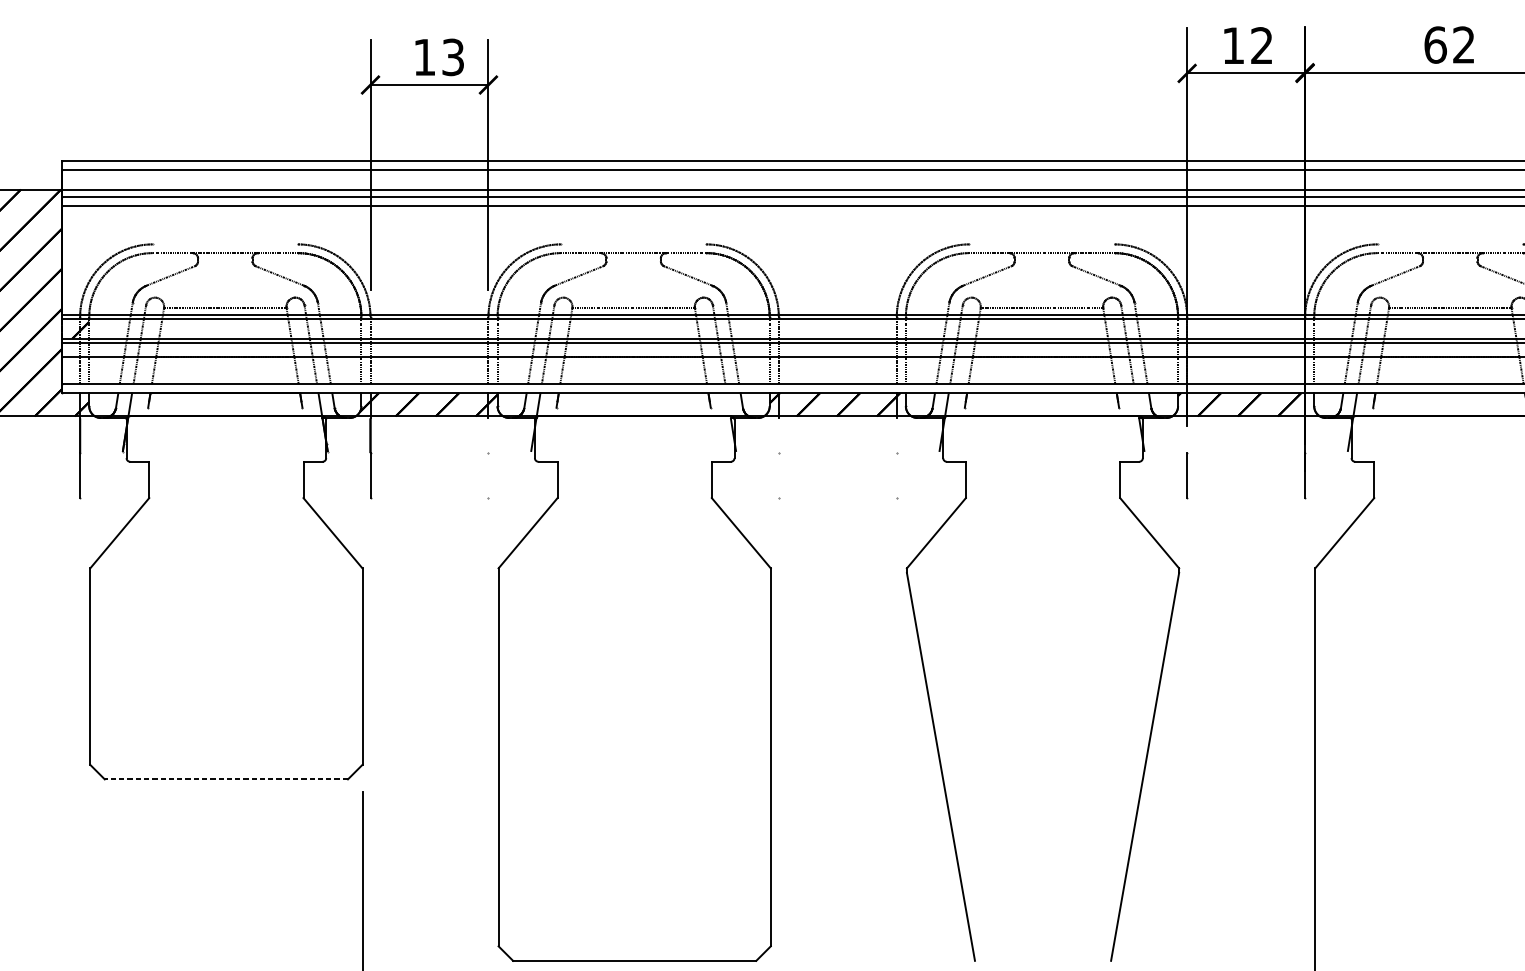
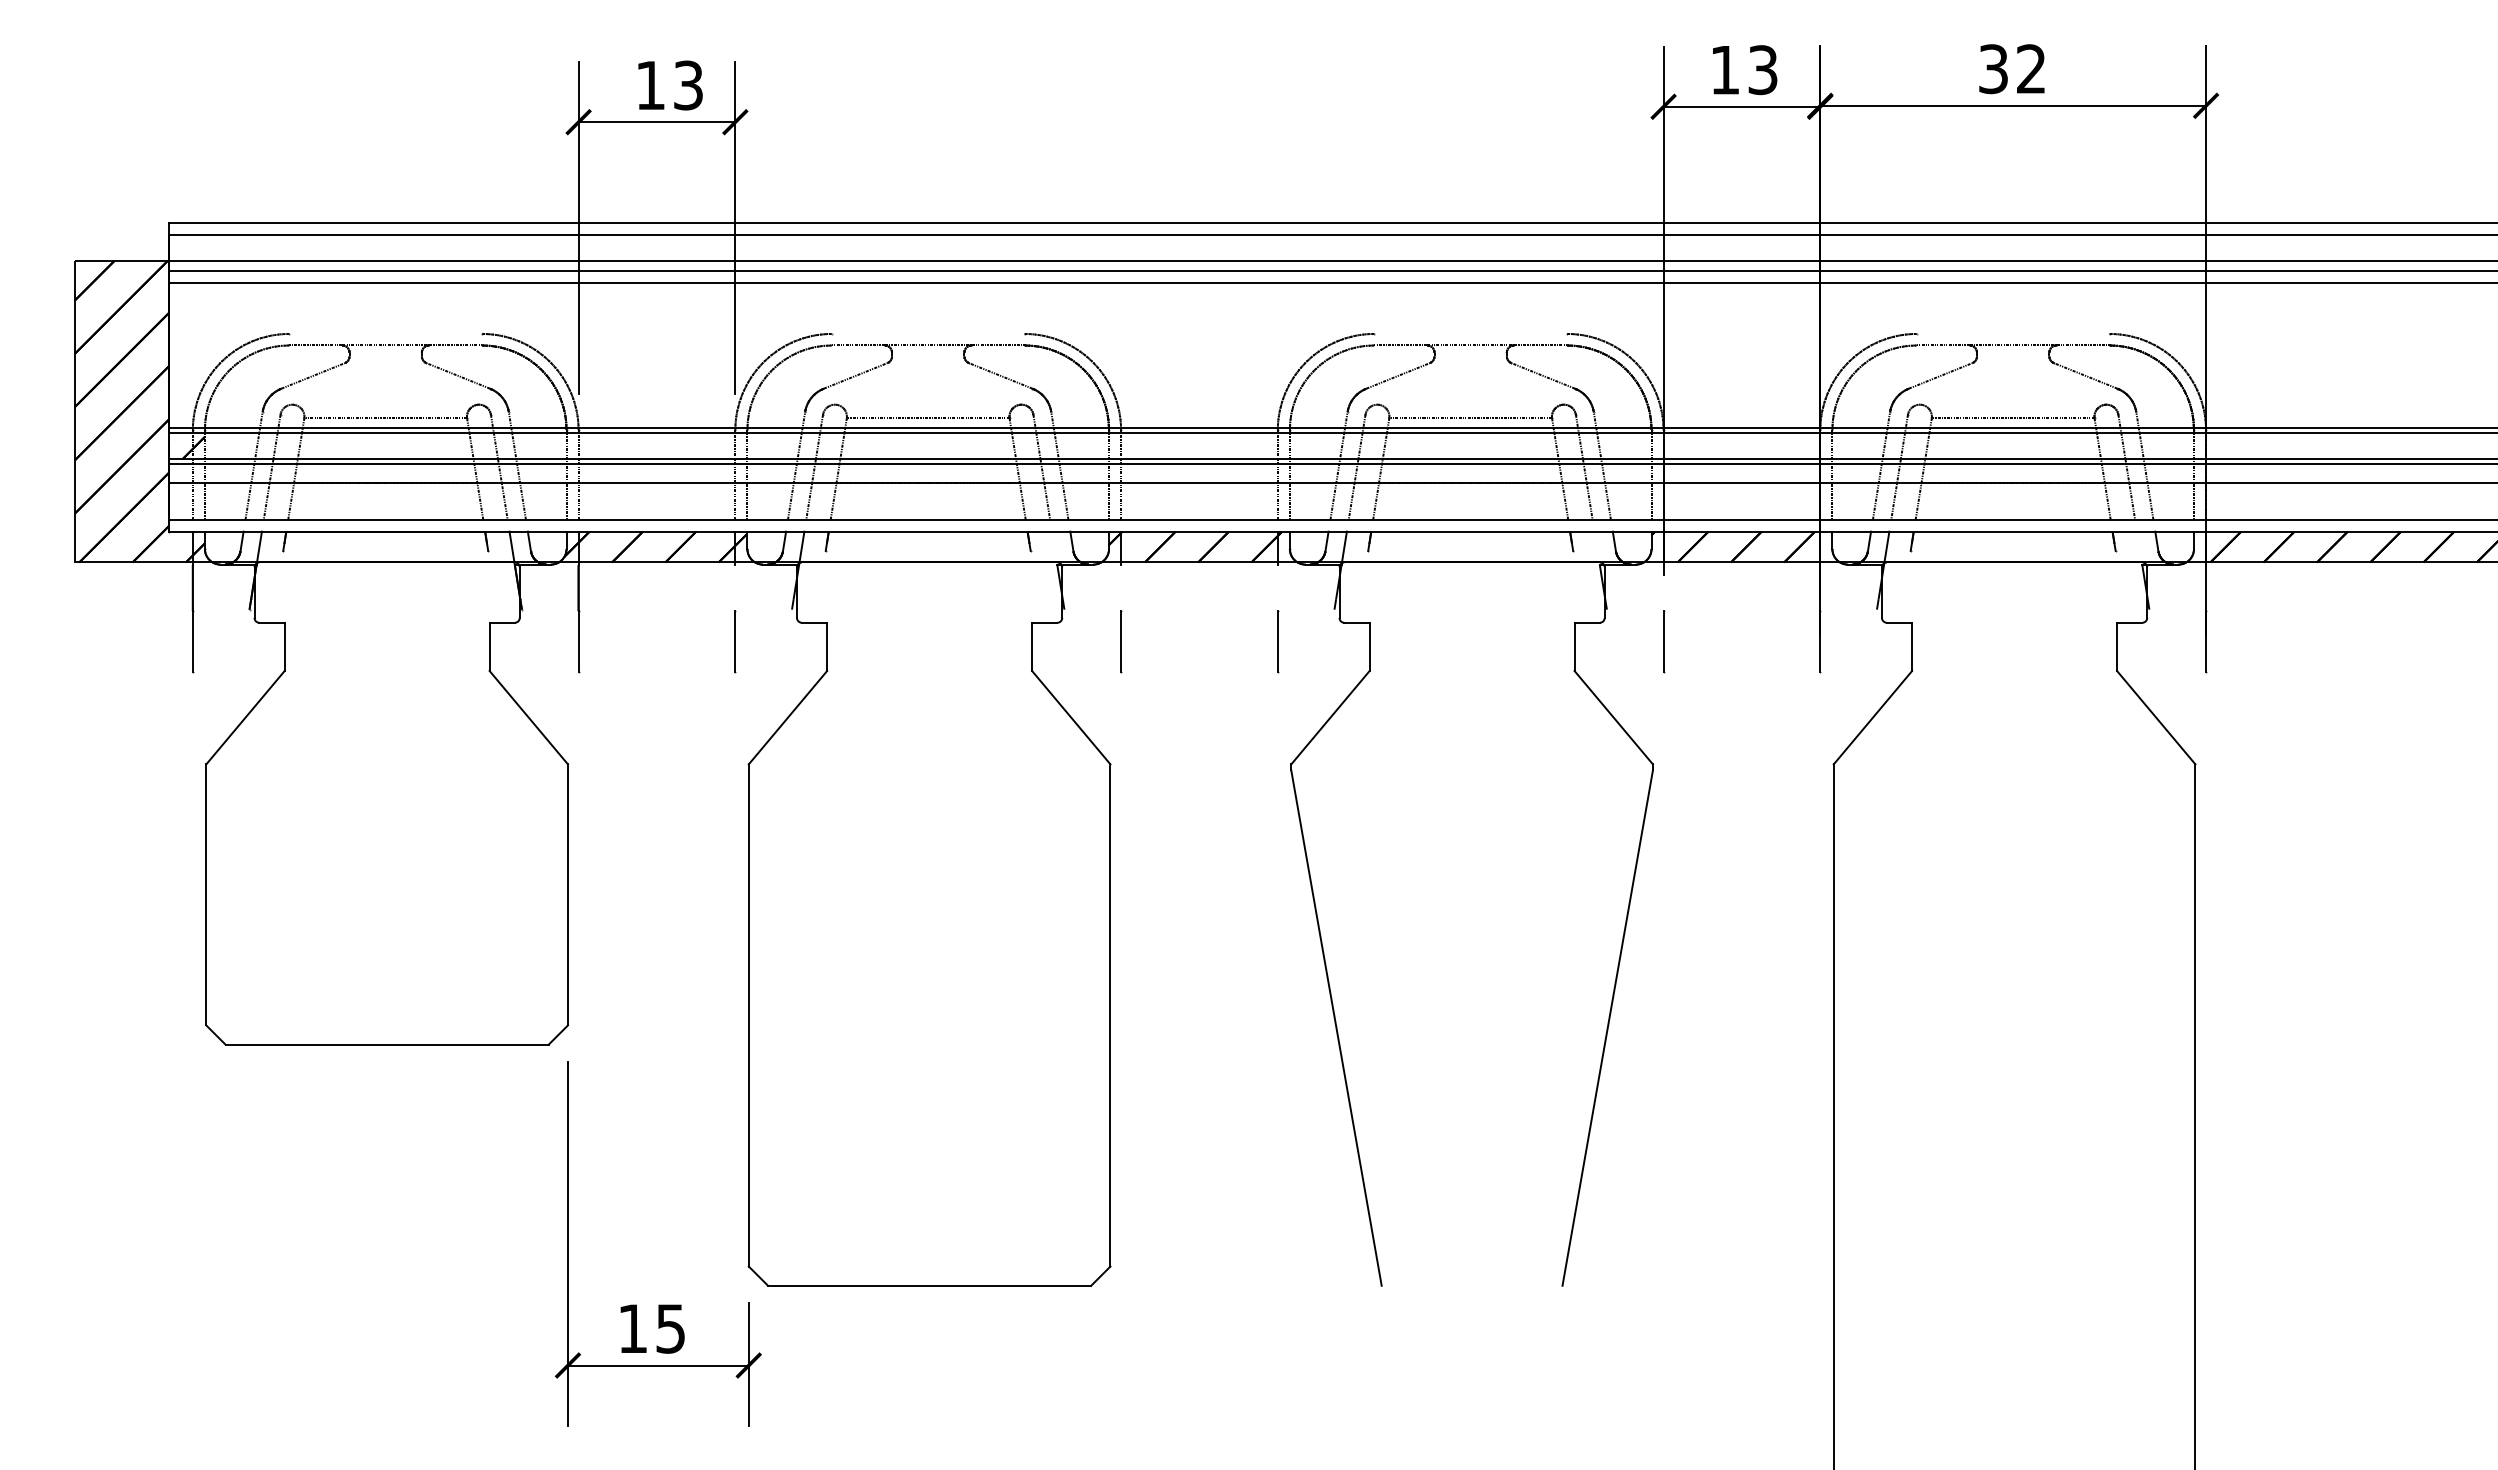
text: (1435, 45) -> (1993, 69), 62 -> 32
text: (1261, 46) -> (1762, 70), 12 -> 13
line: (488, 475) -> (735, 641), added
line: (779, 475) -> (1121, 641), added
line: (896, 475) -> (1277, 641), added
line: (226, 779) -> (387, 1044), dashed -> solid

